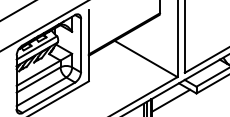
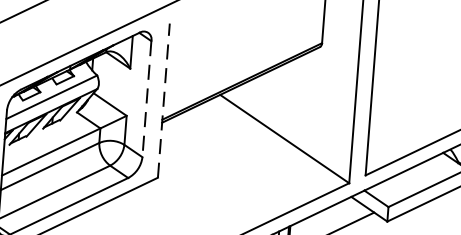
line: (80, 45) -> (145, 99), solid -> dashed
line: (88, 45) -> (163, 100), solid -> dashed

